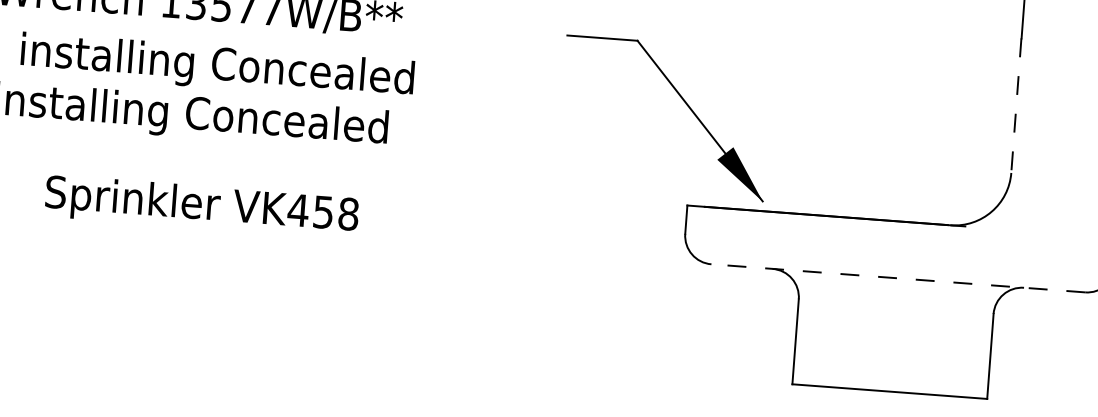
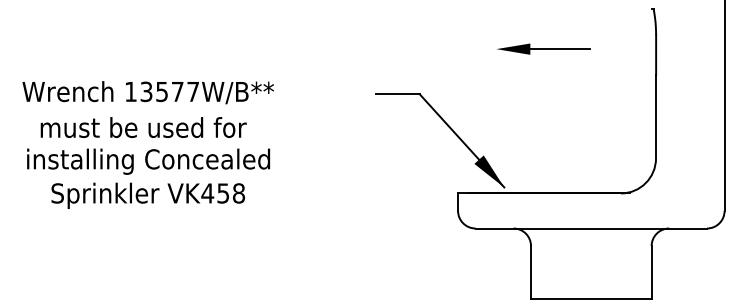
text: (216, 67) -> (161, 130), installing Concealed -> must be used for
line: (1017, 105) -> (656, 116), dashed -> solid
text: (200, 206) -> (147, 195), moved
line: (898, 278) -> (591, 228), dashed -> solid

